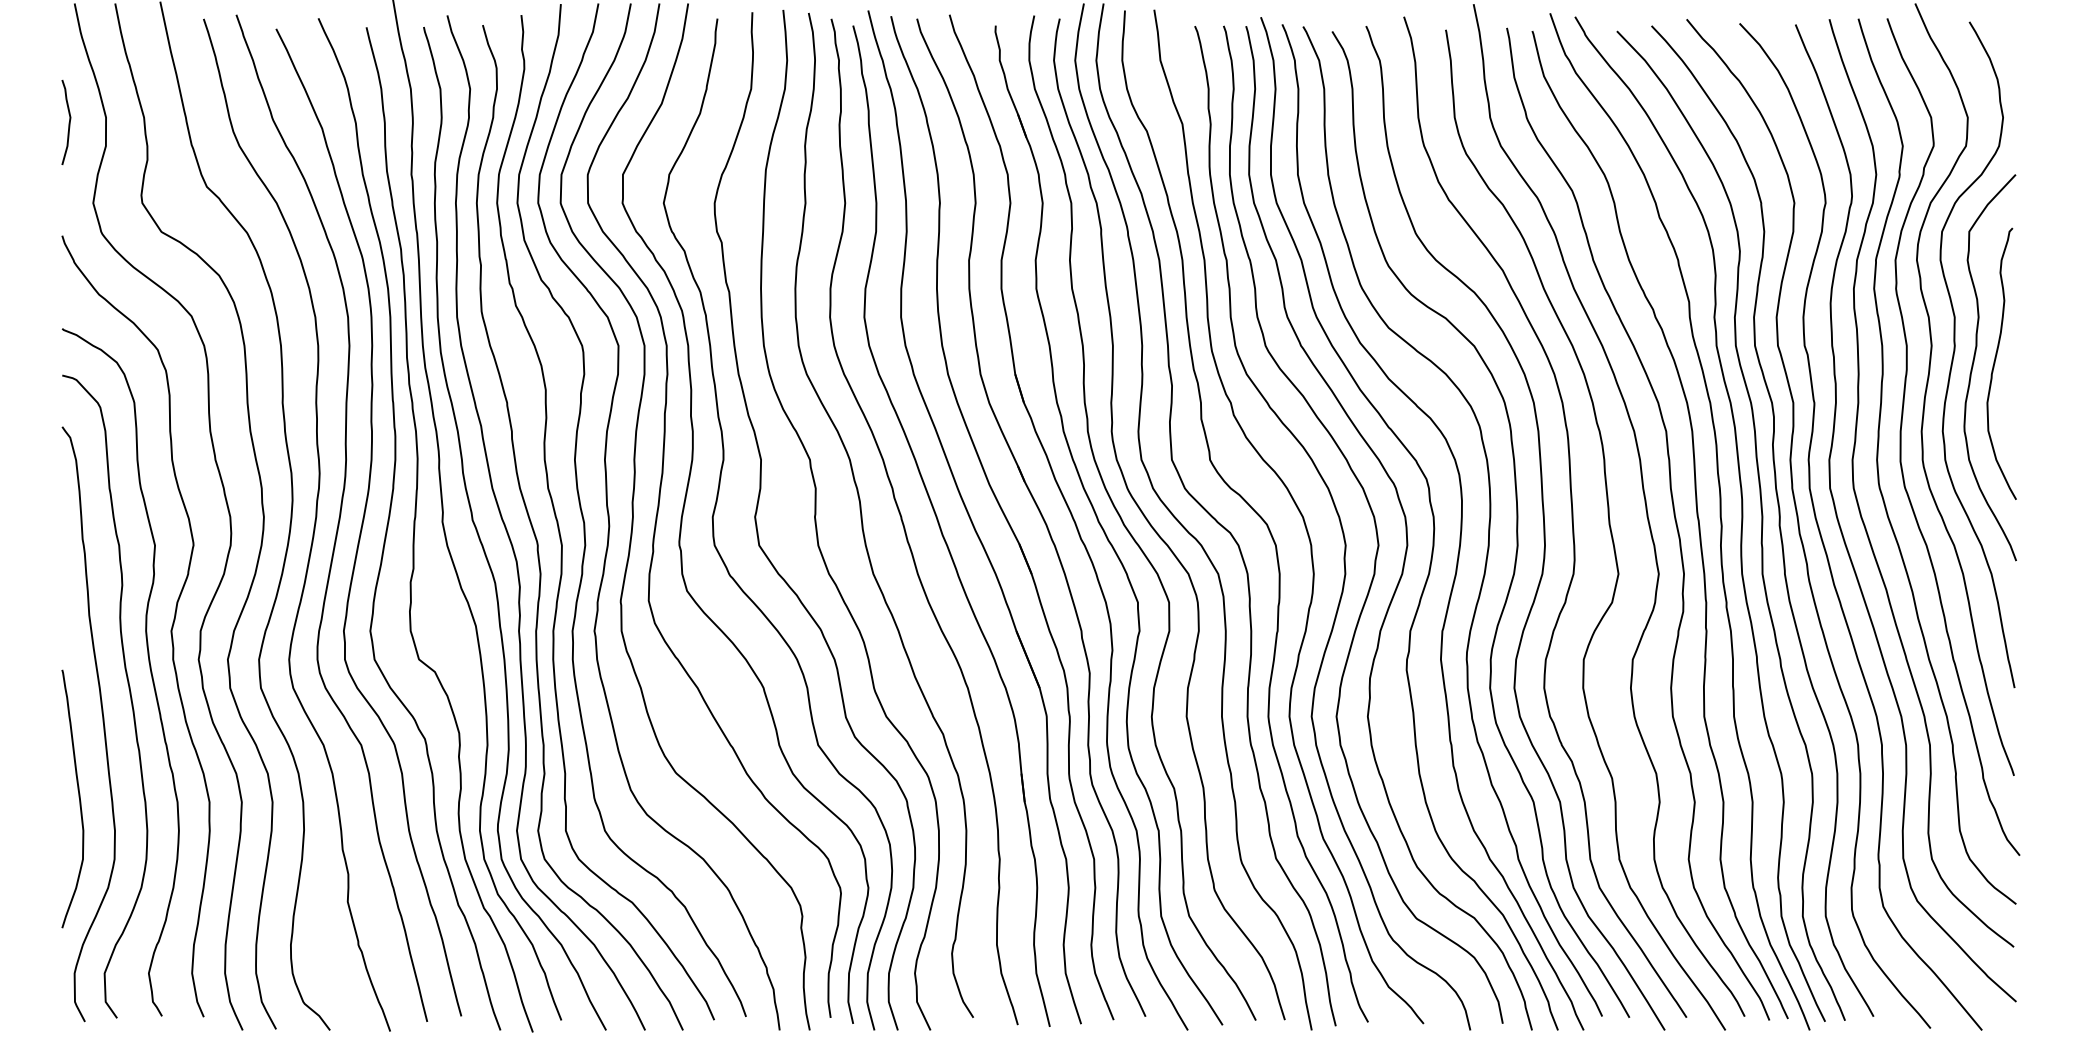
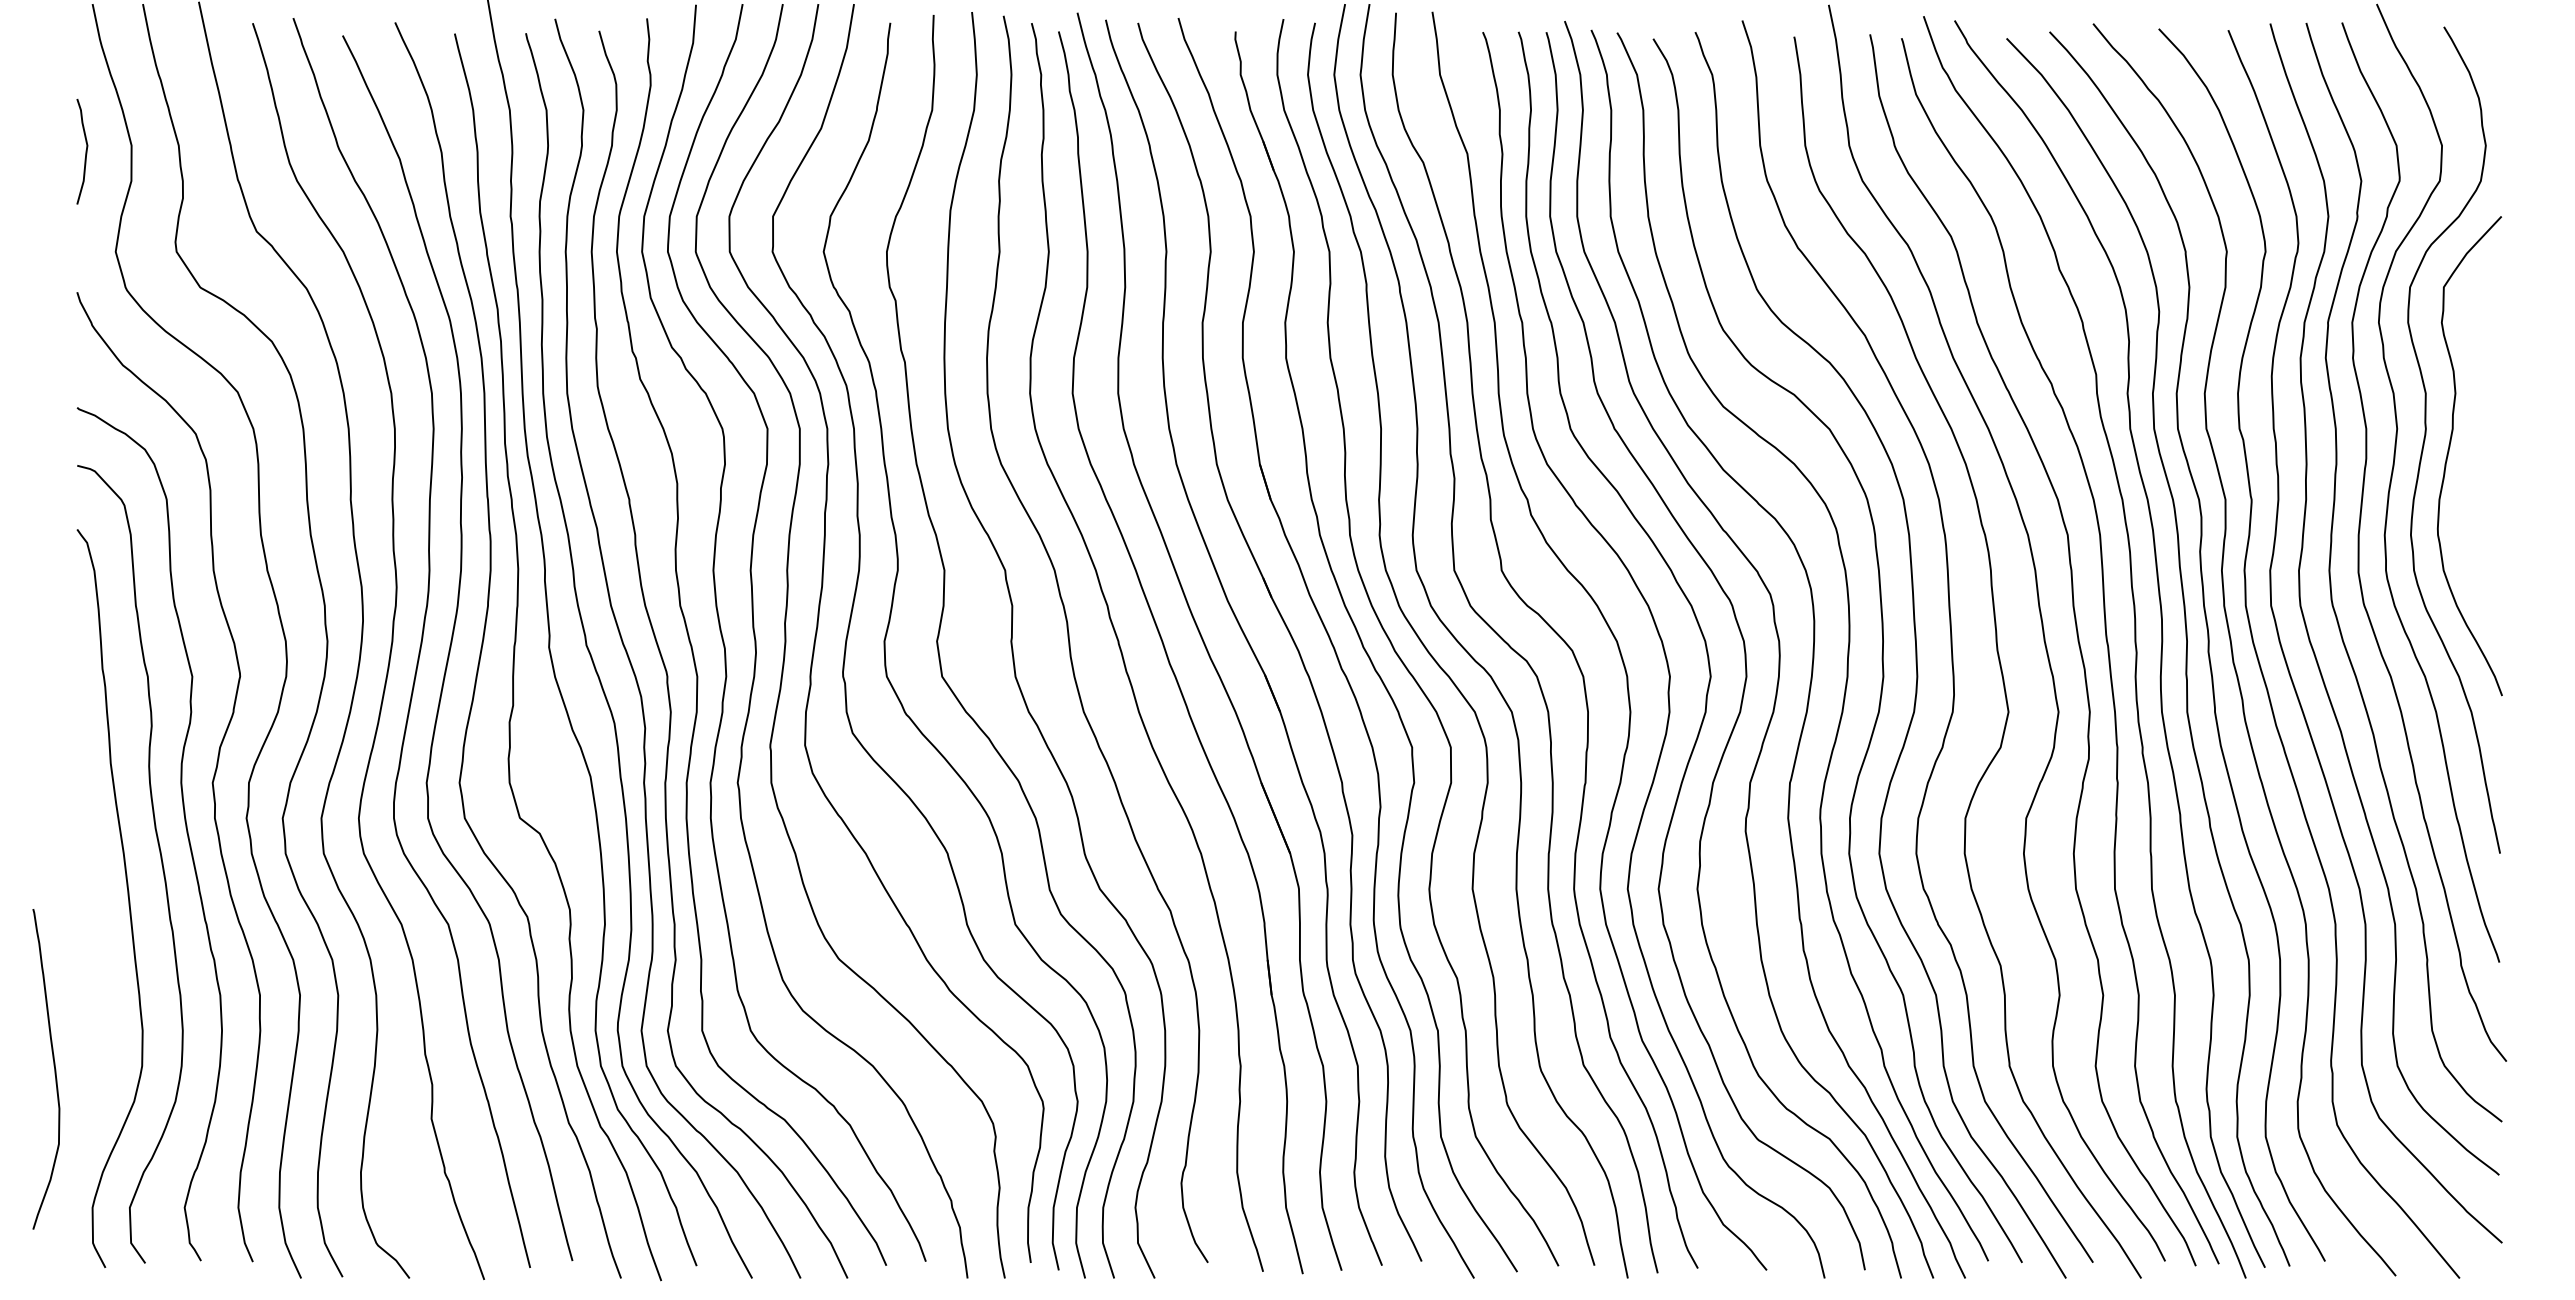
curve: (1995, 362) -> (2476, 449), removed
curve: (78, 796) -> (53, 1066), moved

